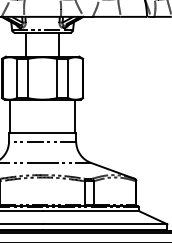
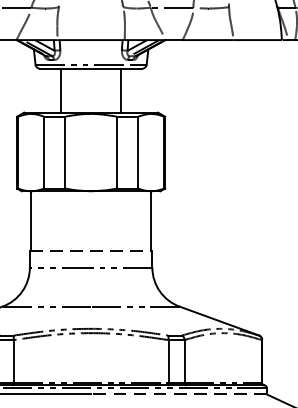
line: (42, 132) -> (90, 251), solid -> dashed
line: (90, 211) -> (178, 395), solid -> dashed

